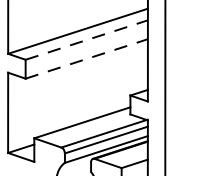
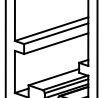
line: (87, 39) -> (56, 33), dashed -> solid
line: (87, 58) -> (56, 43), dashed -> solid

